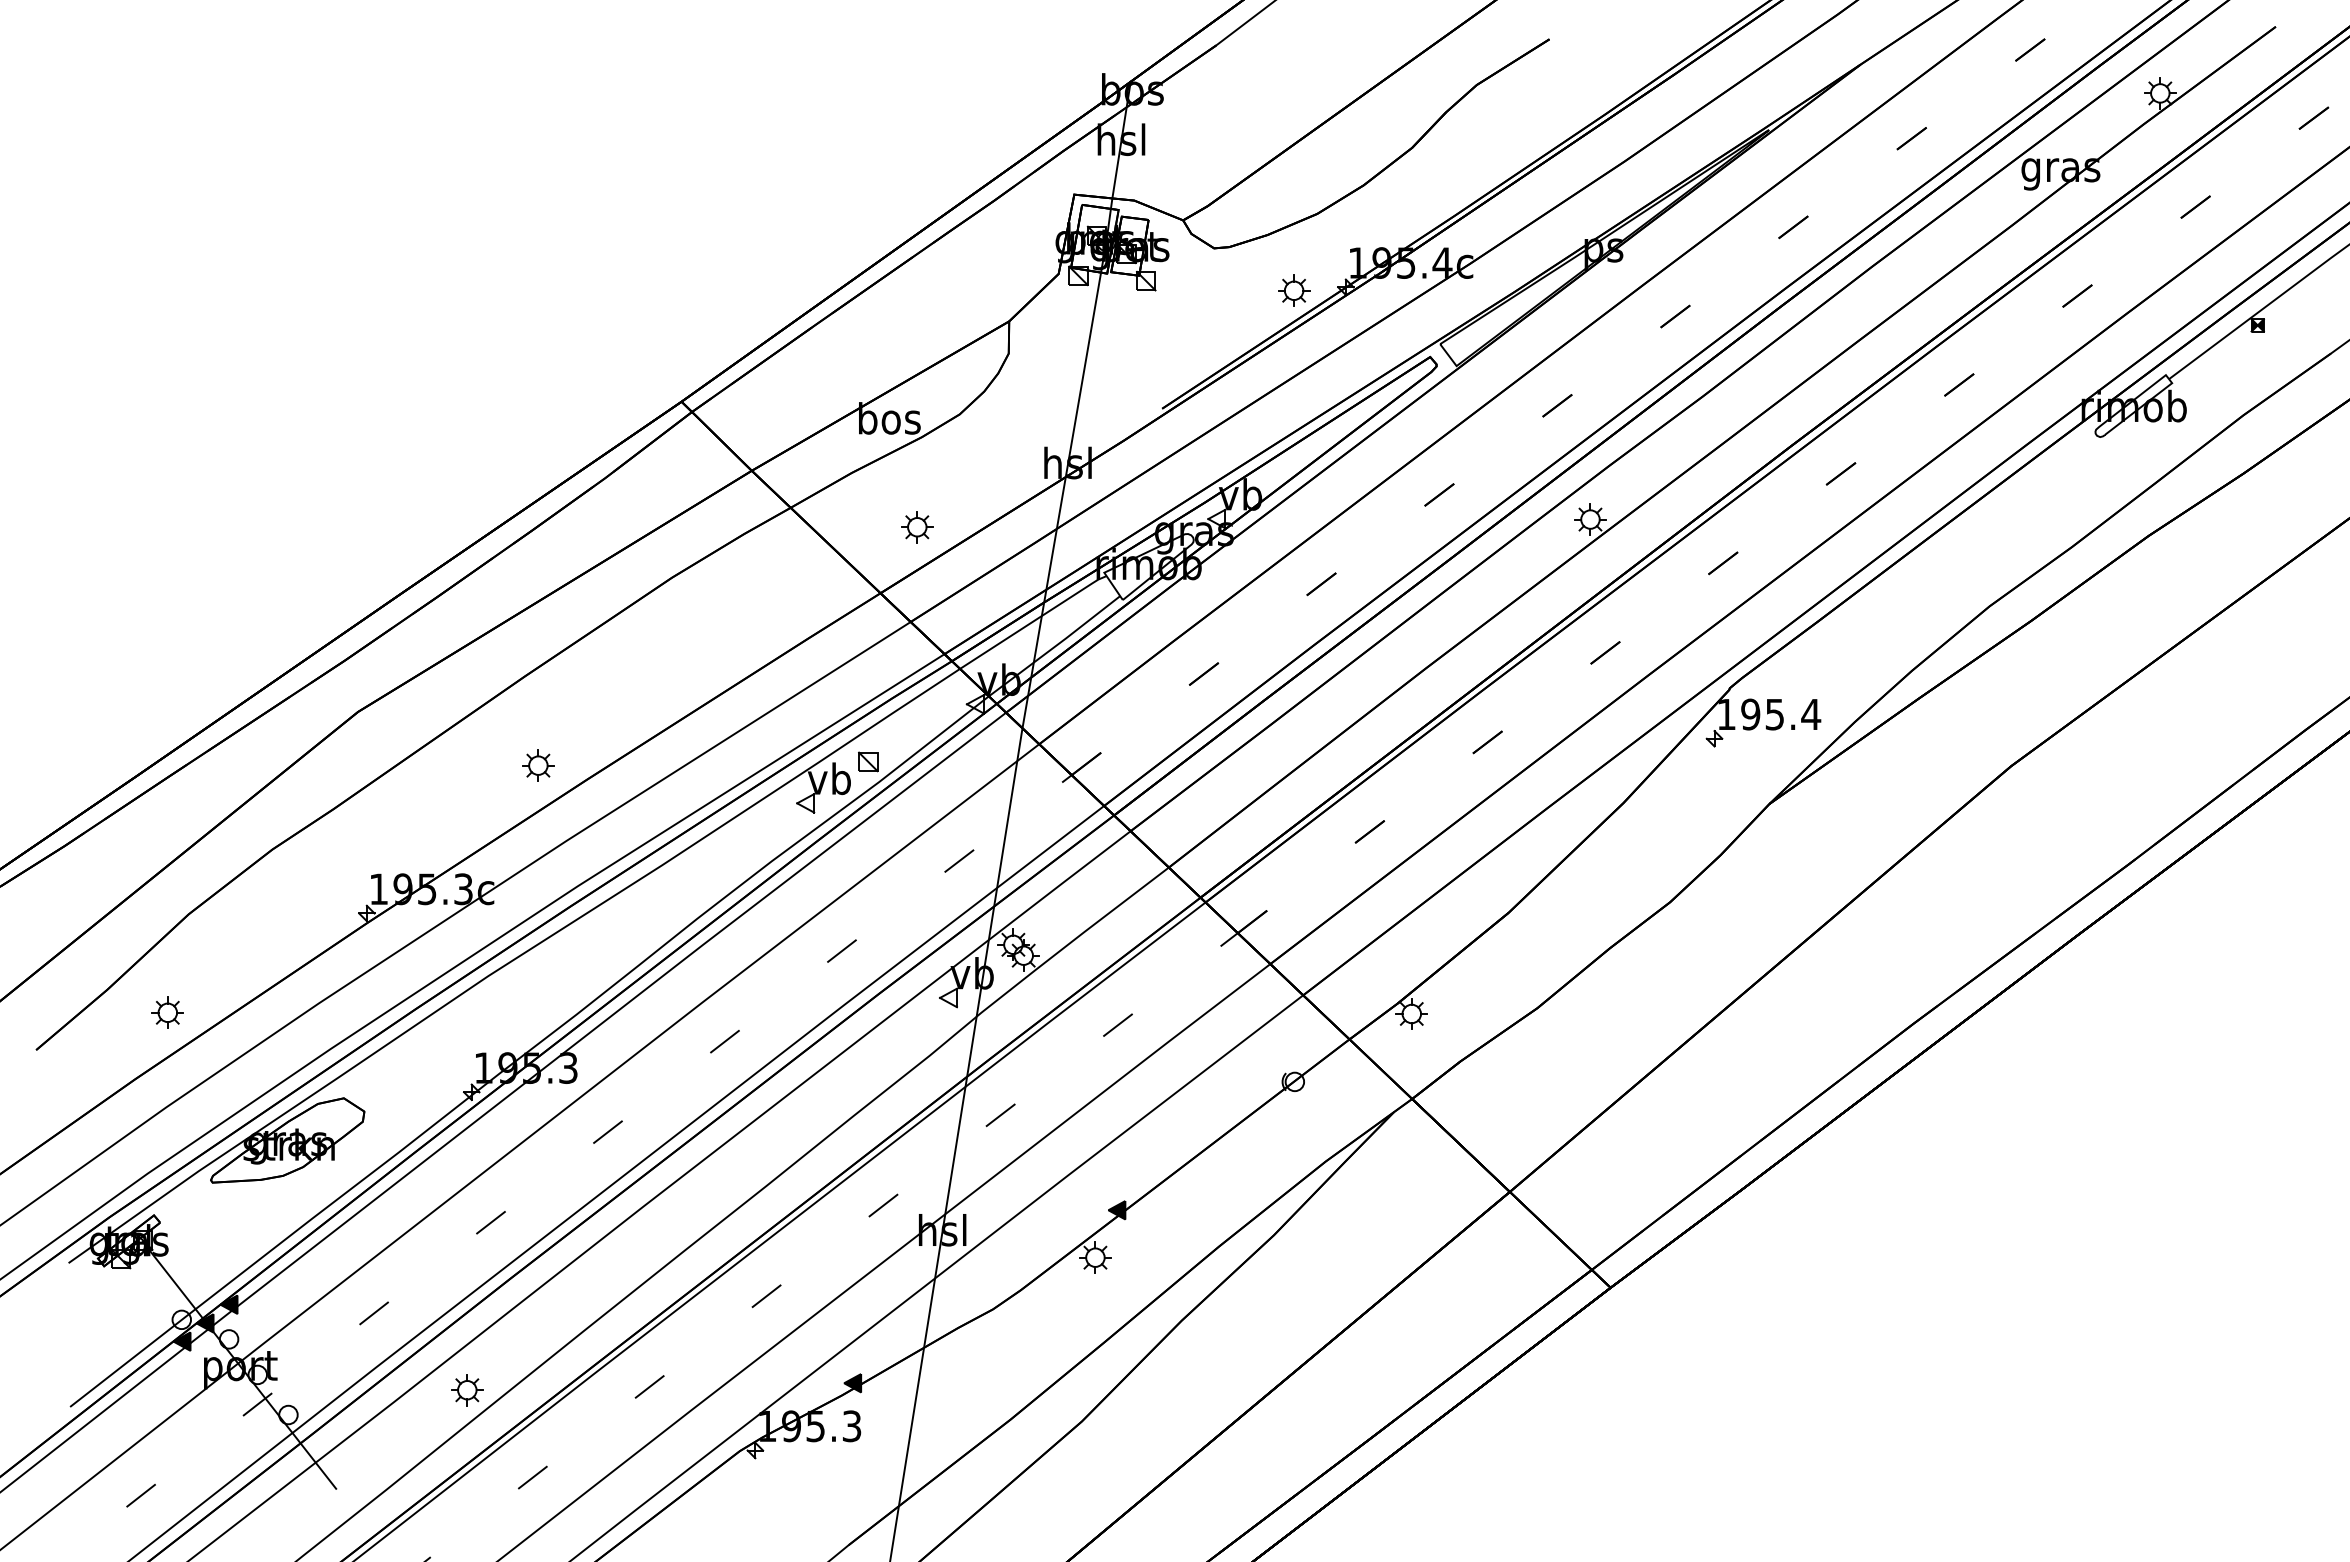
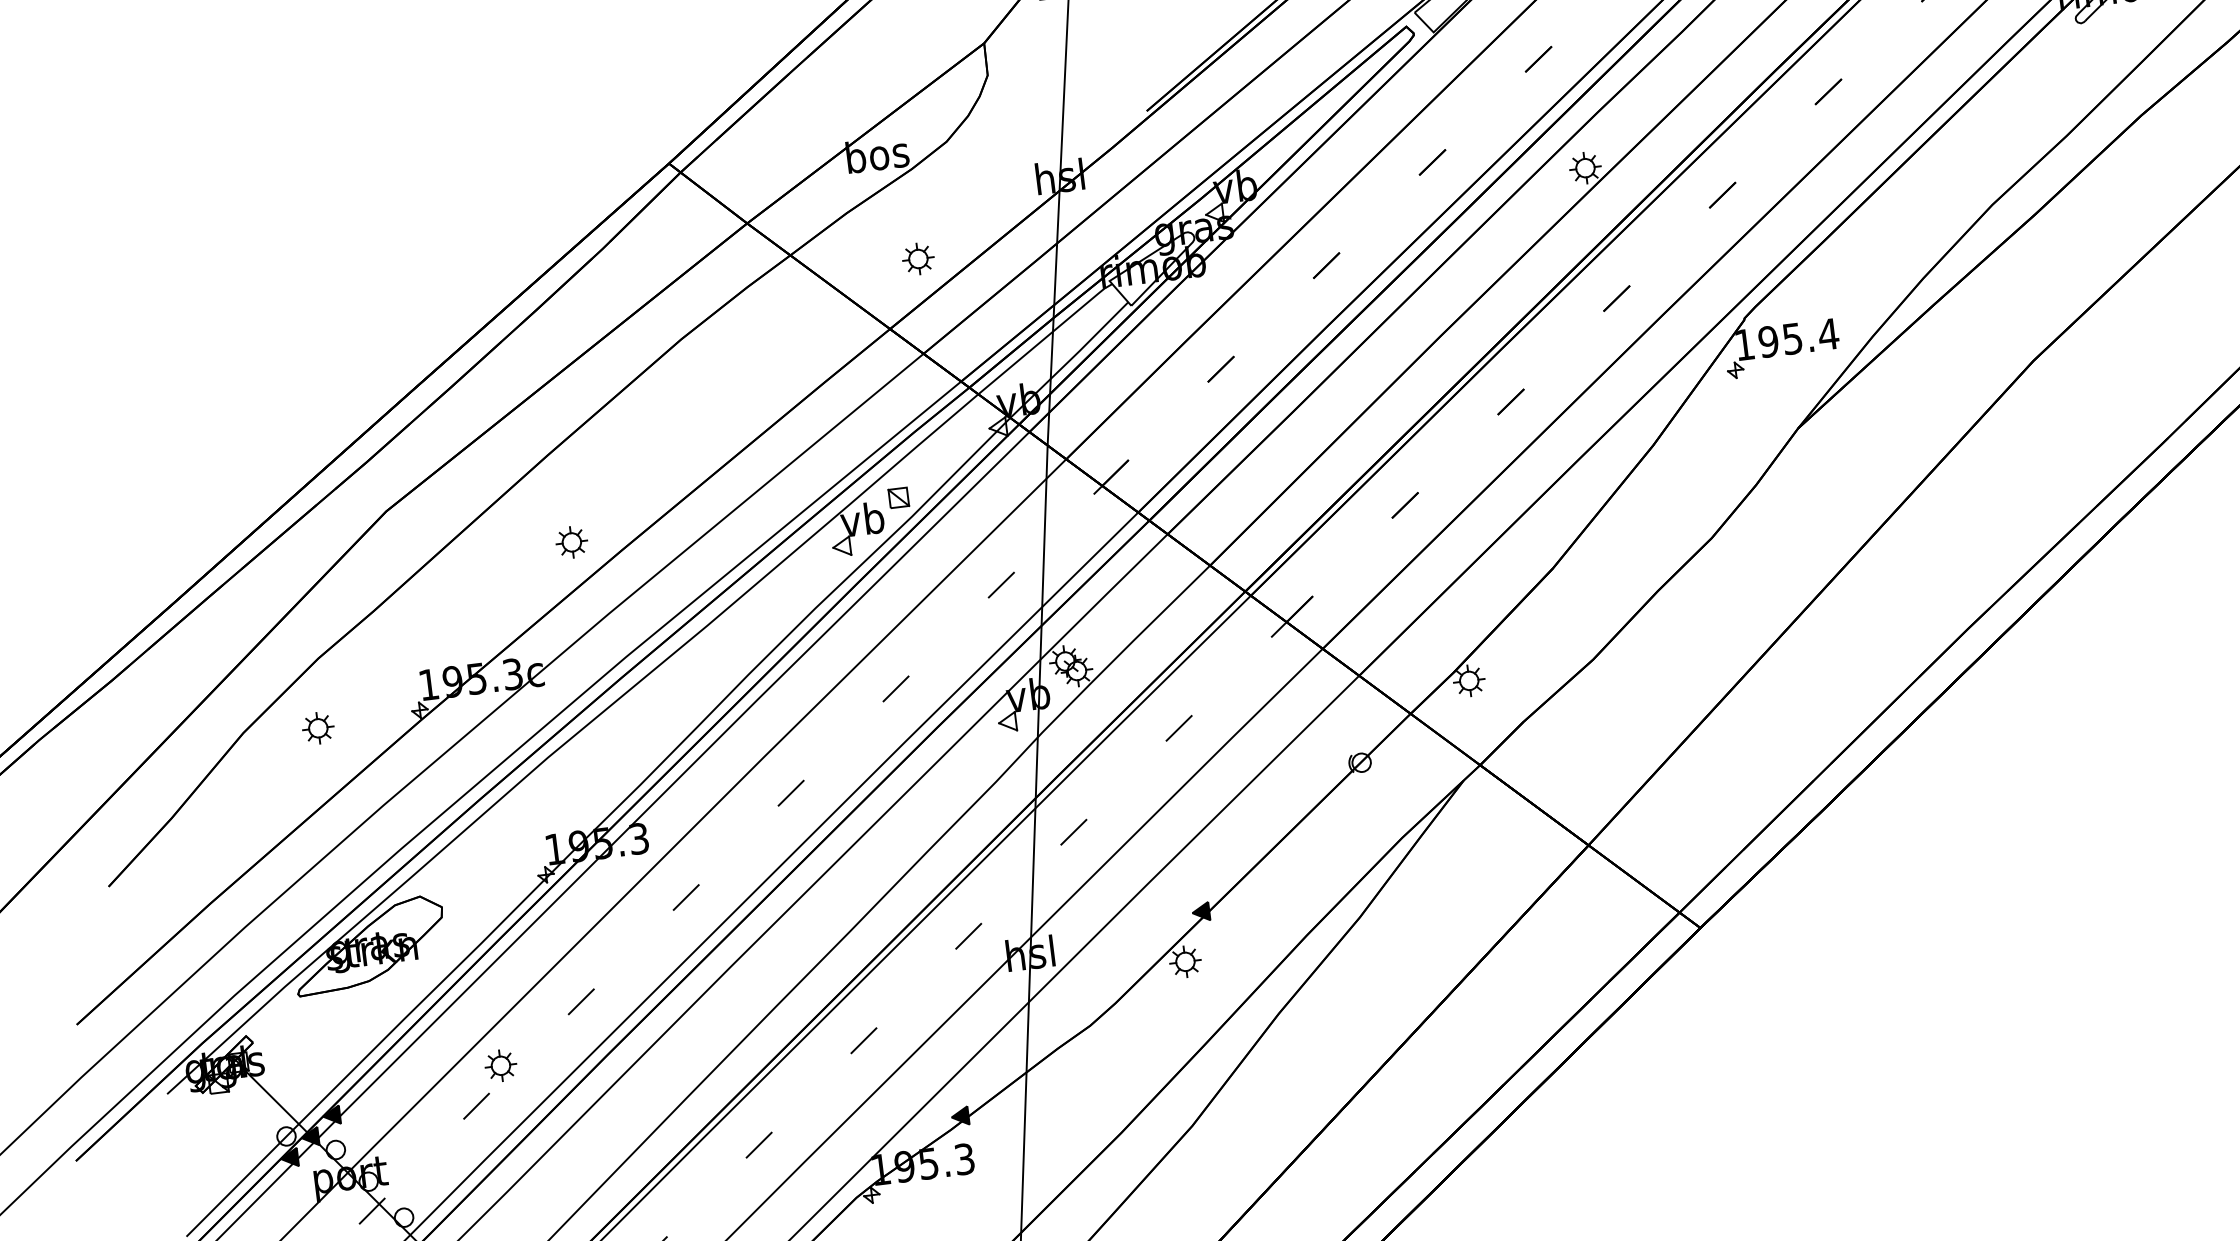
part: (167, 1012) -> (317, 728), moved
part: (467, 1390) -> (501, 1066), moved

